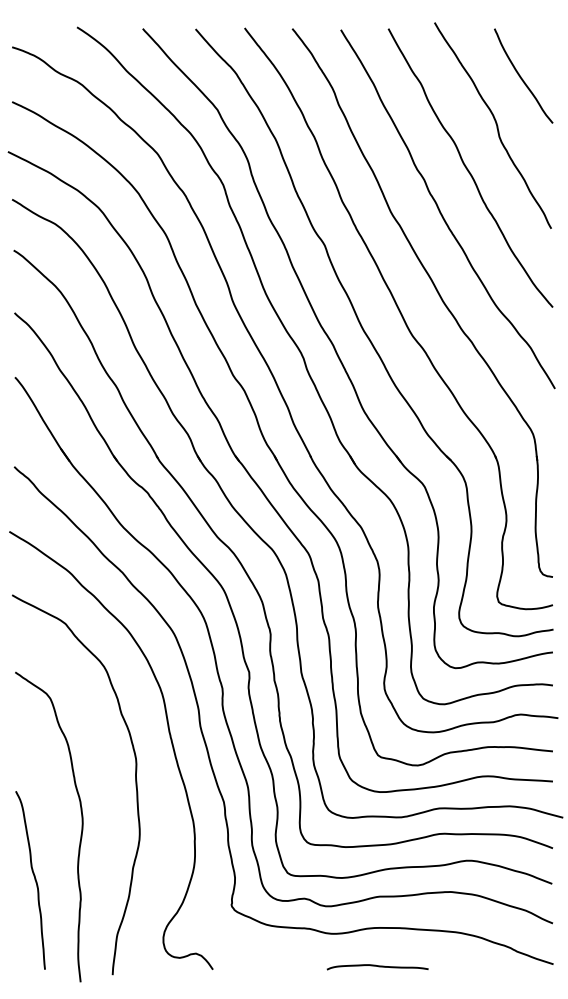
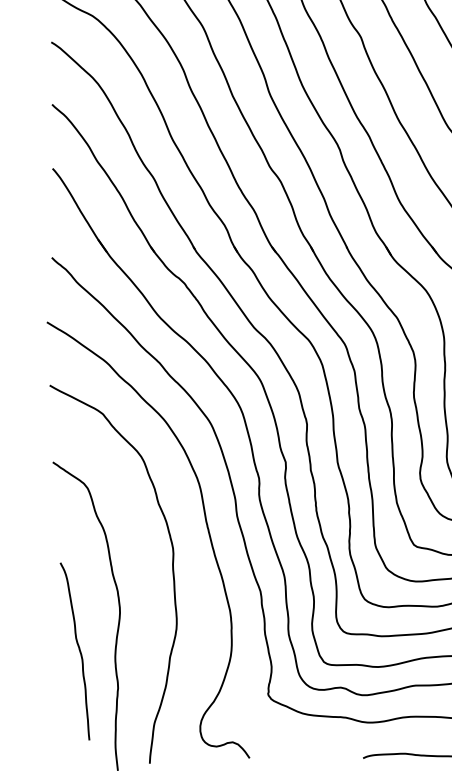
curve: (34, 880) -> (78, 651), moved

